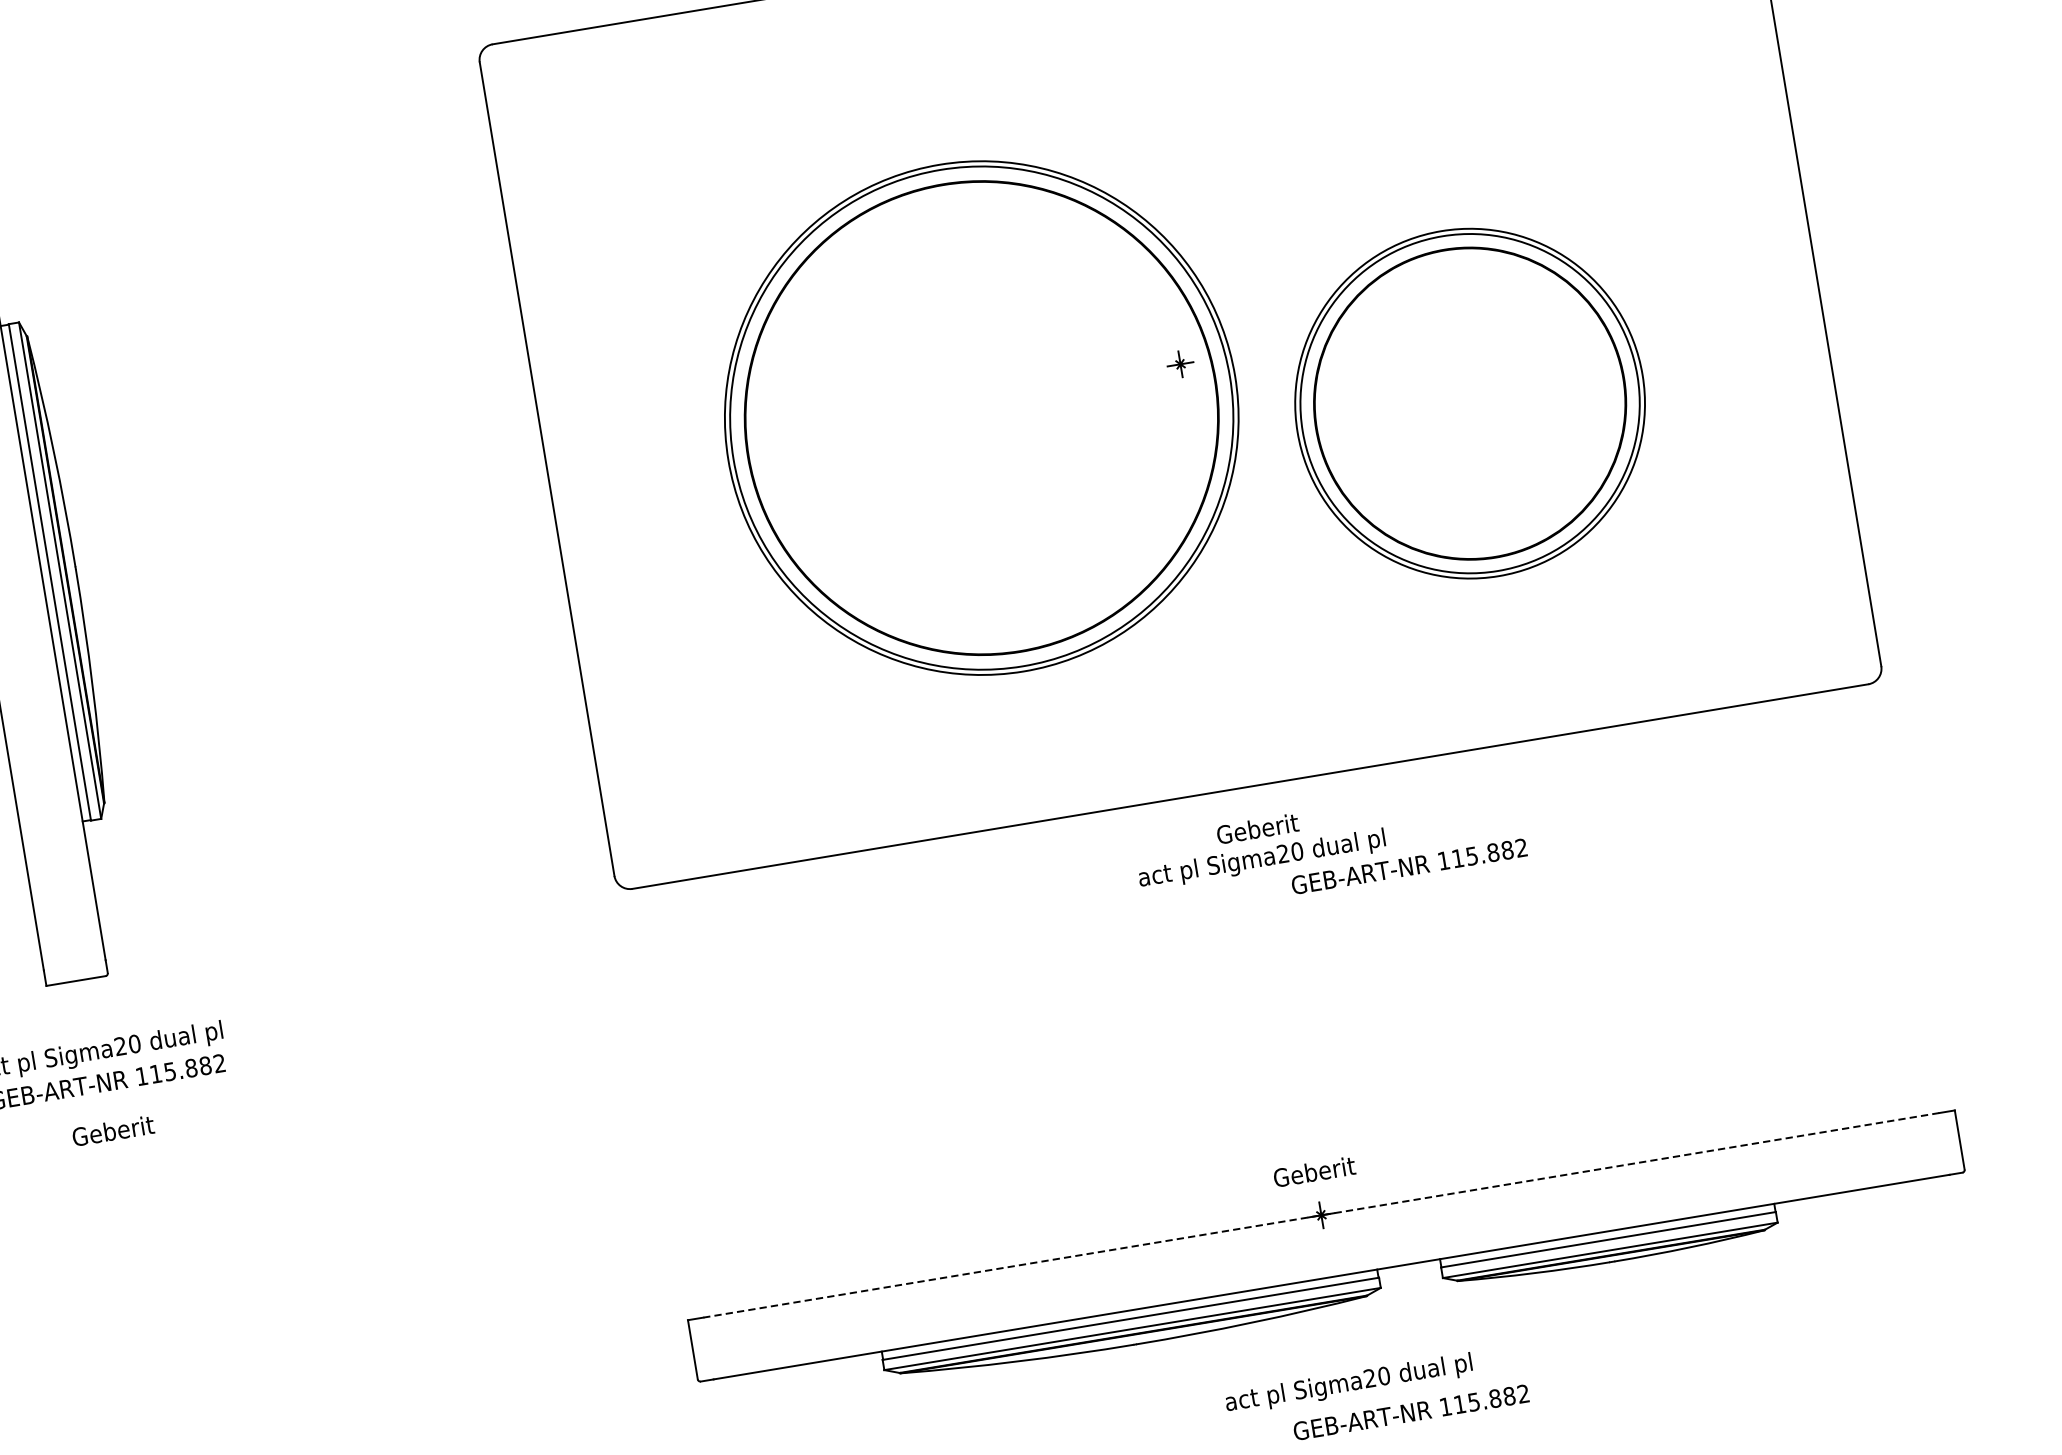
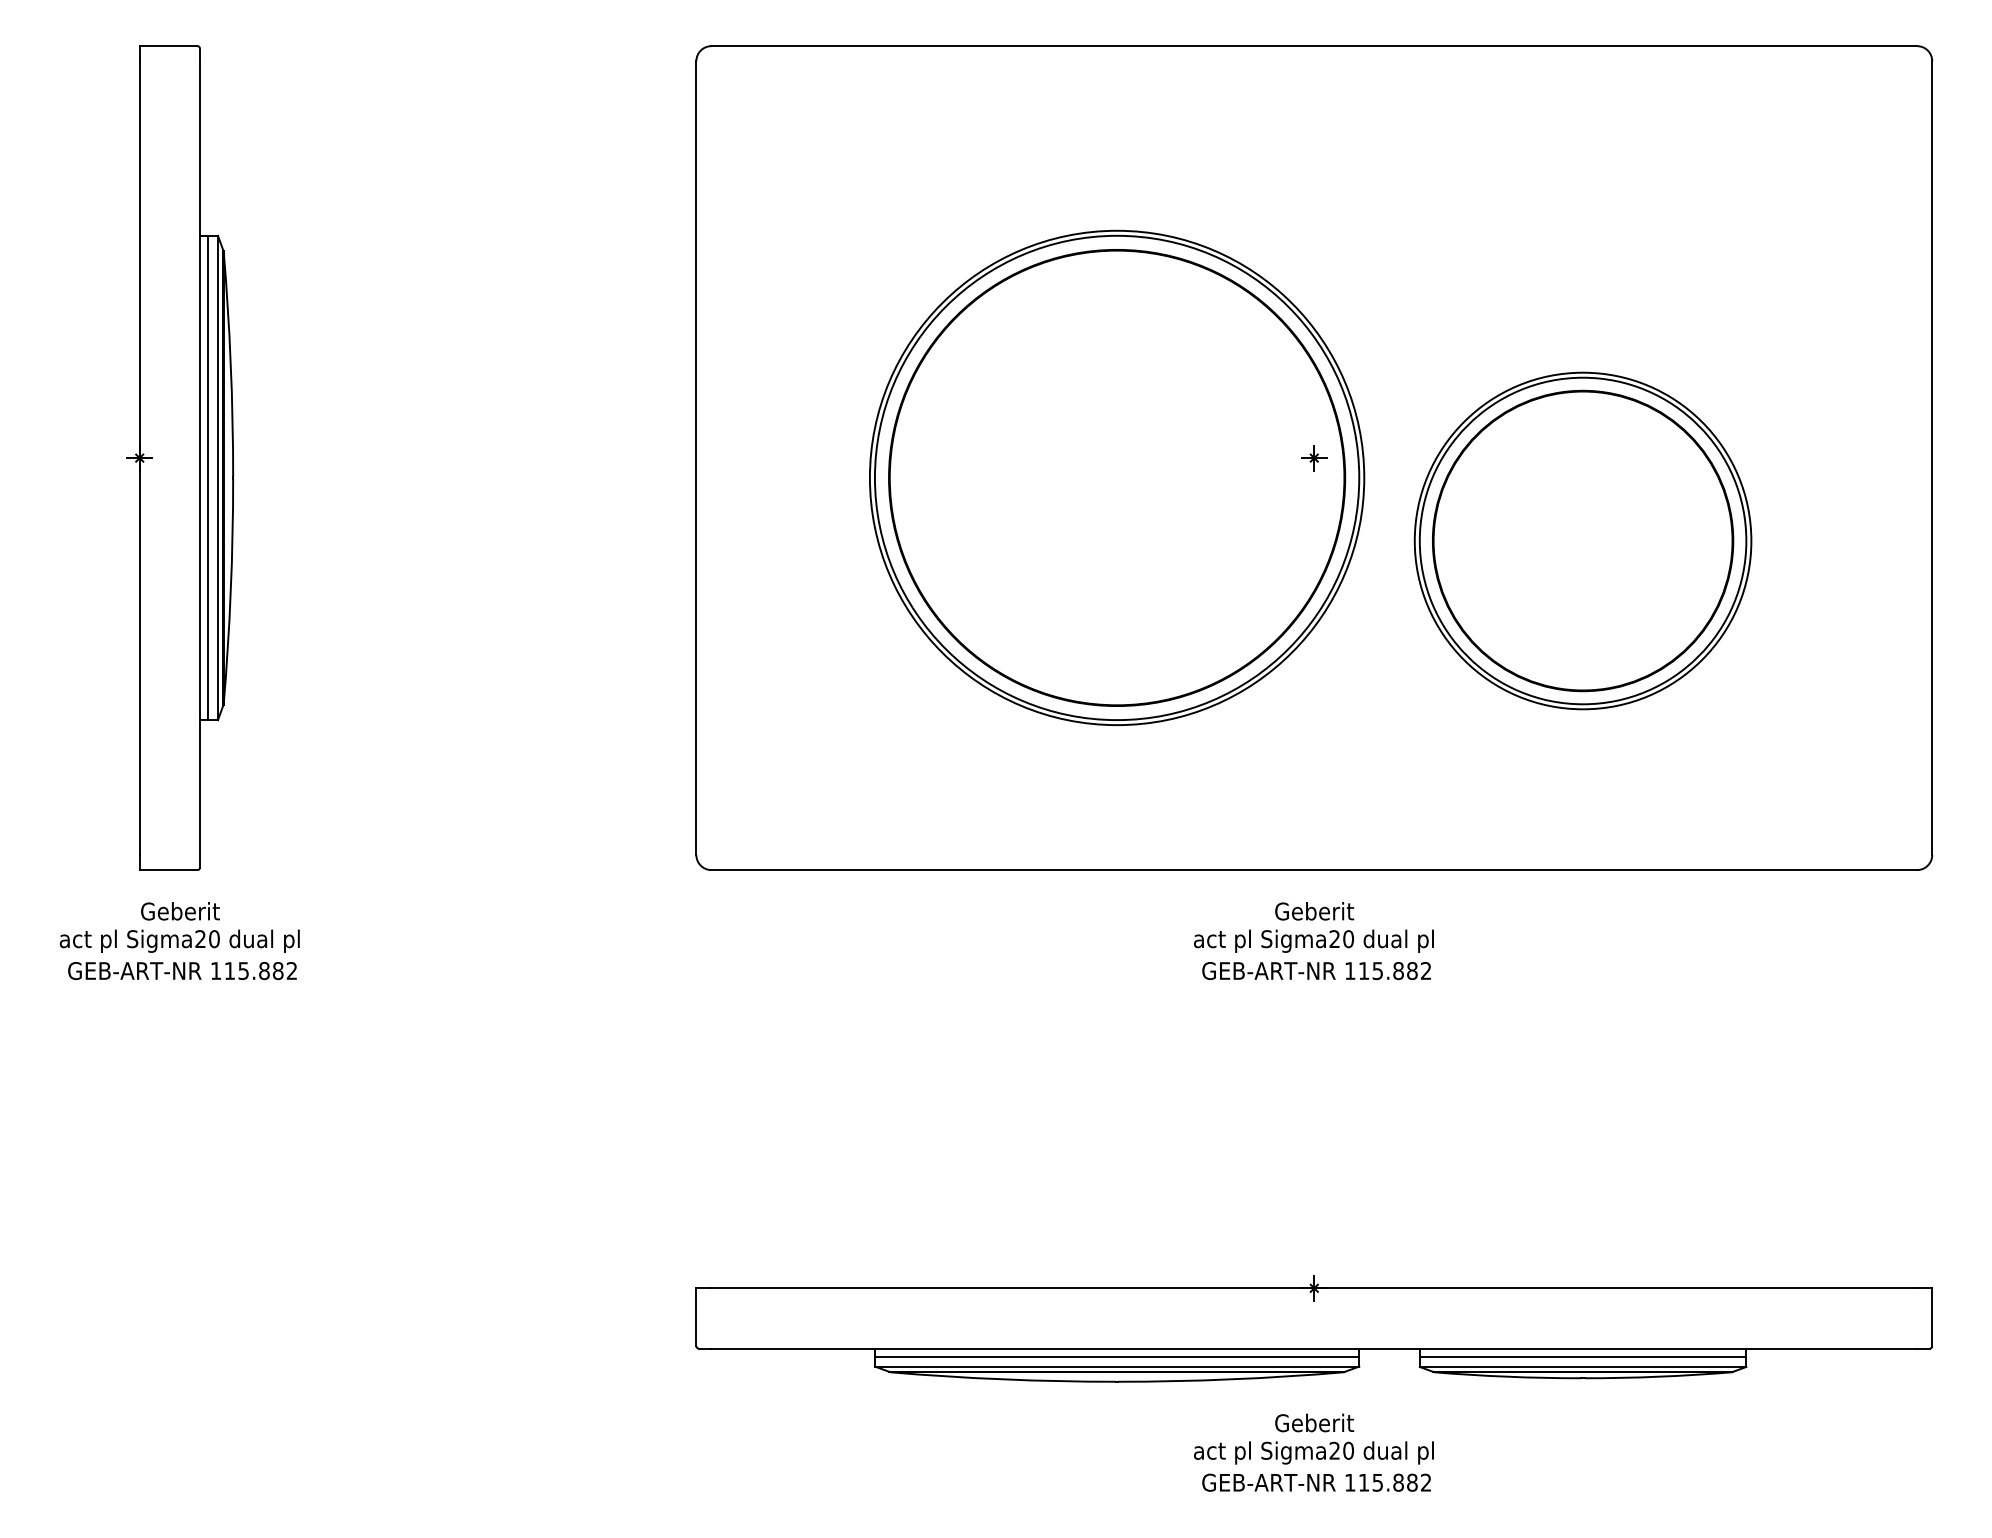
text: (1409, 867) -> (1316, 971), moved
text: (113, 1131) -> (180, 911), moved
text: (1314, 1171) -> (1314, 1422), moved
line: (1321, 1215) -> (1314, 1288), dashed -> solid
text: (1411, 1412) -> (1316, 1482), moved

